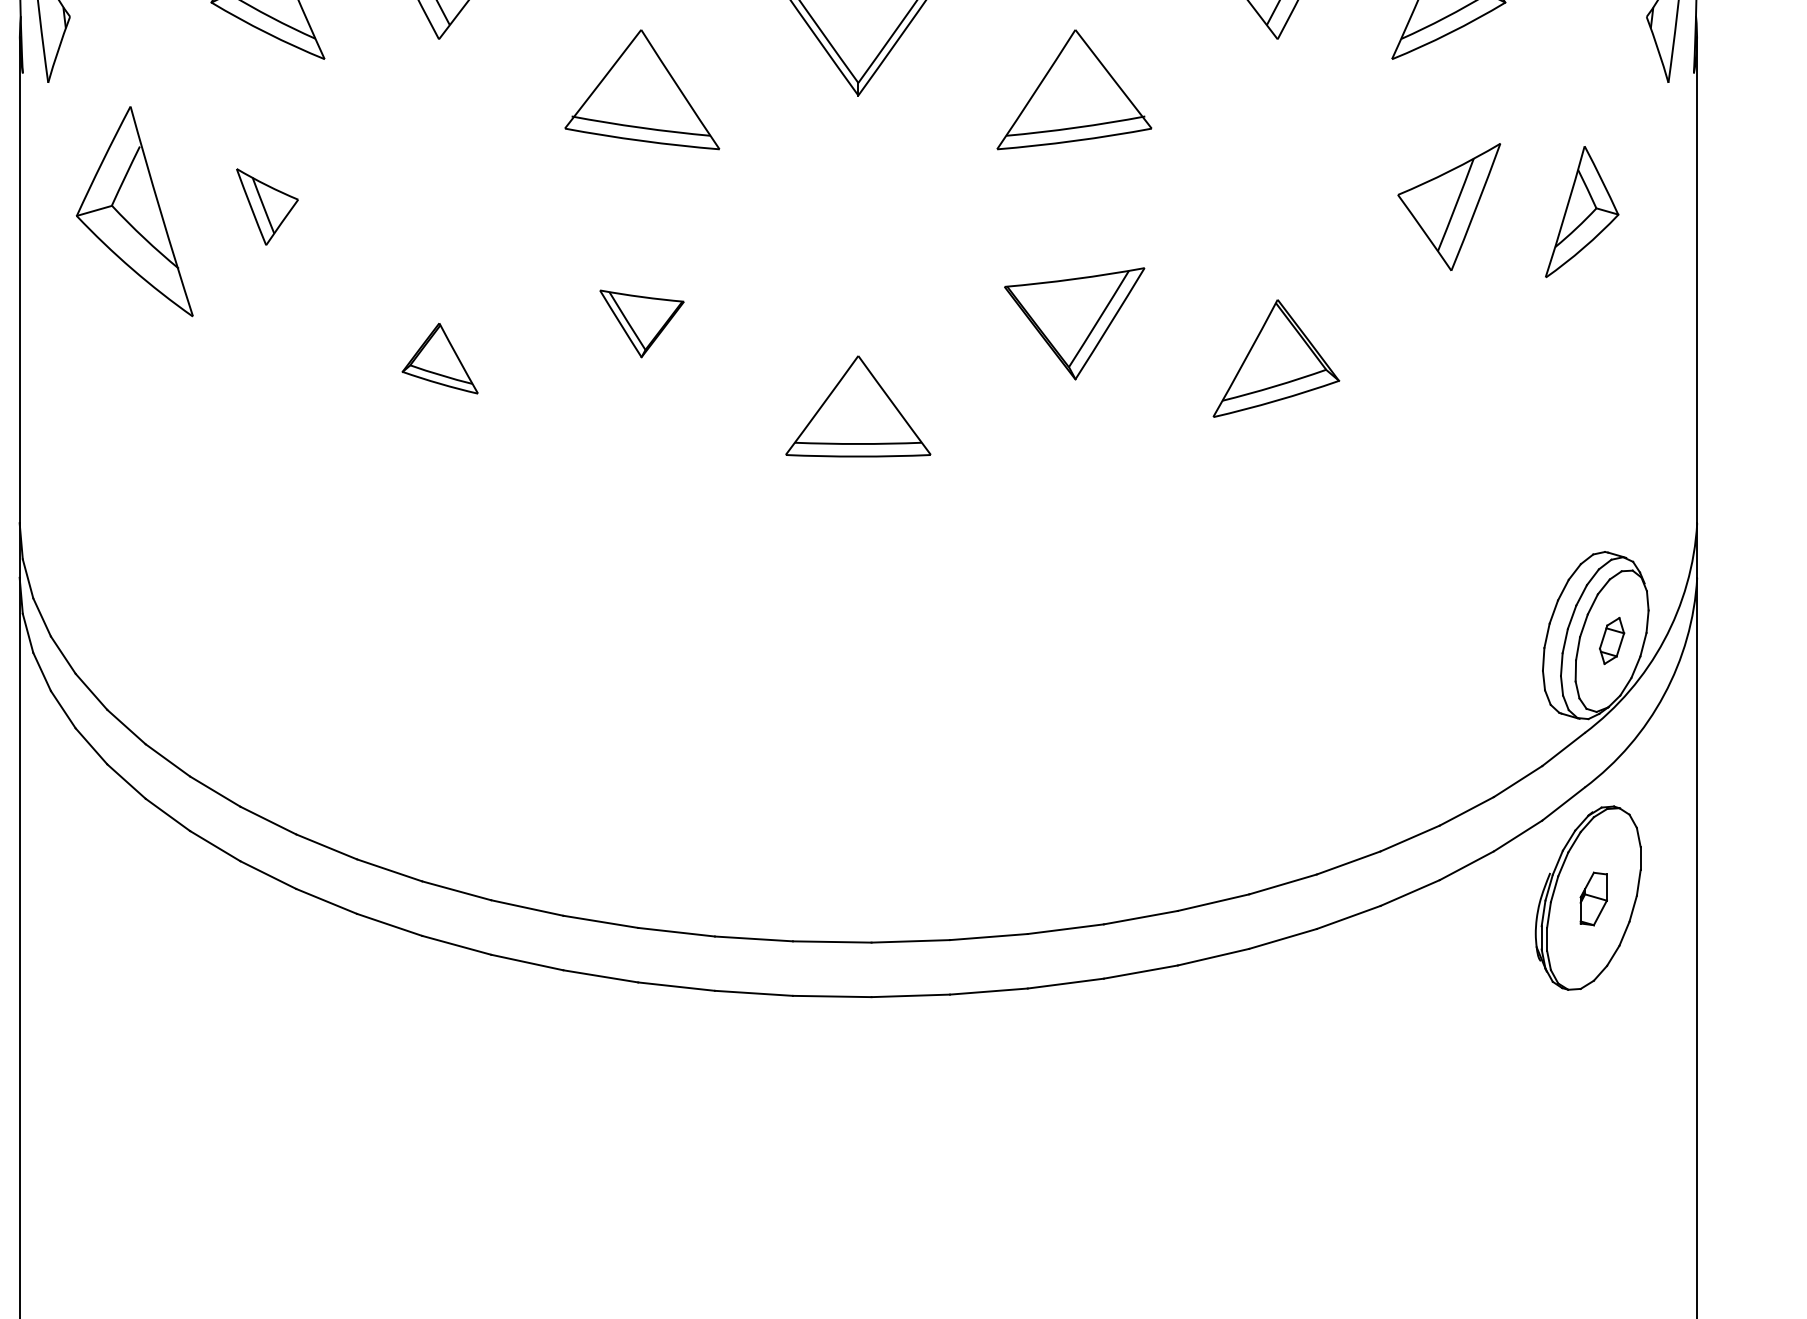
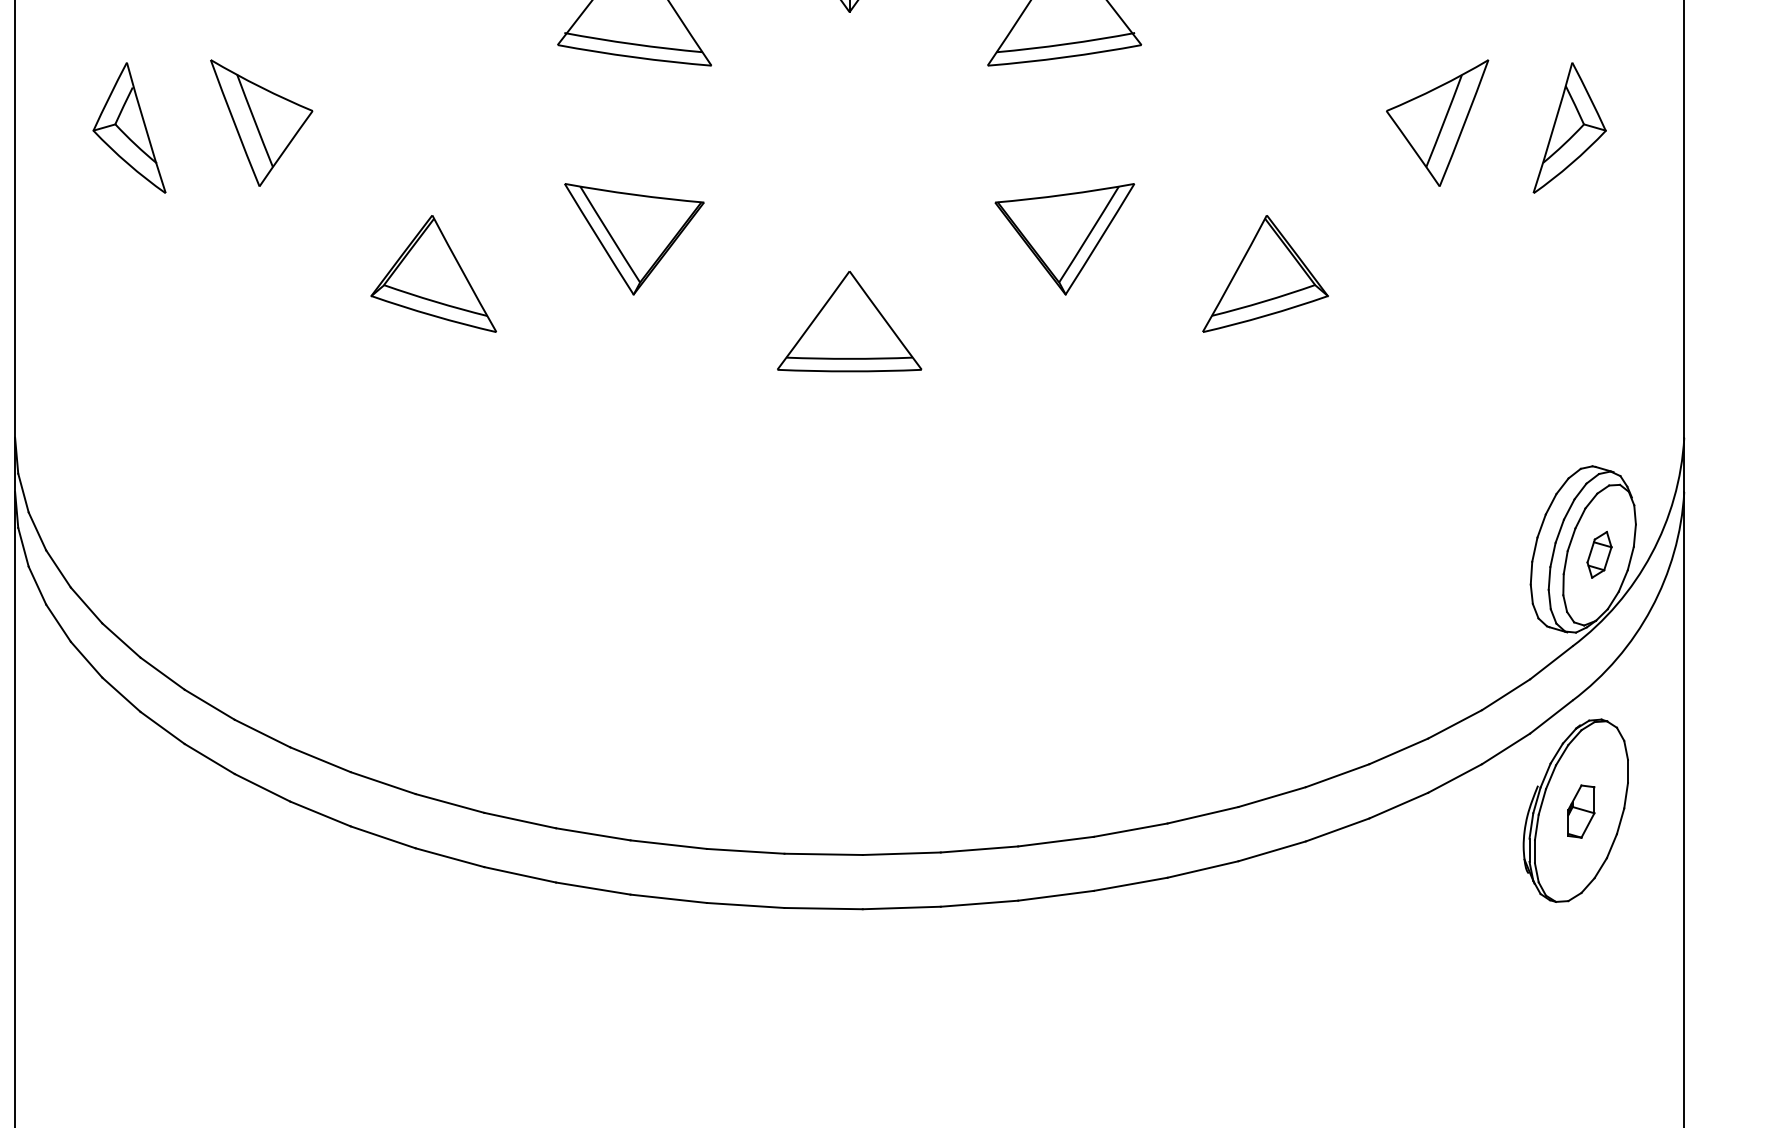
part: (267, 206) -> (261, 122), size x1.67
part: (134, 212) -> (129, 128), size x0.62
part: (641, 323) -> (633, 238), size x1.67
part: (439, 358) -> (432, 273), size x1.67

